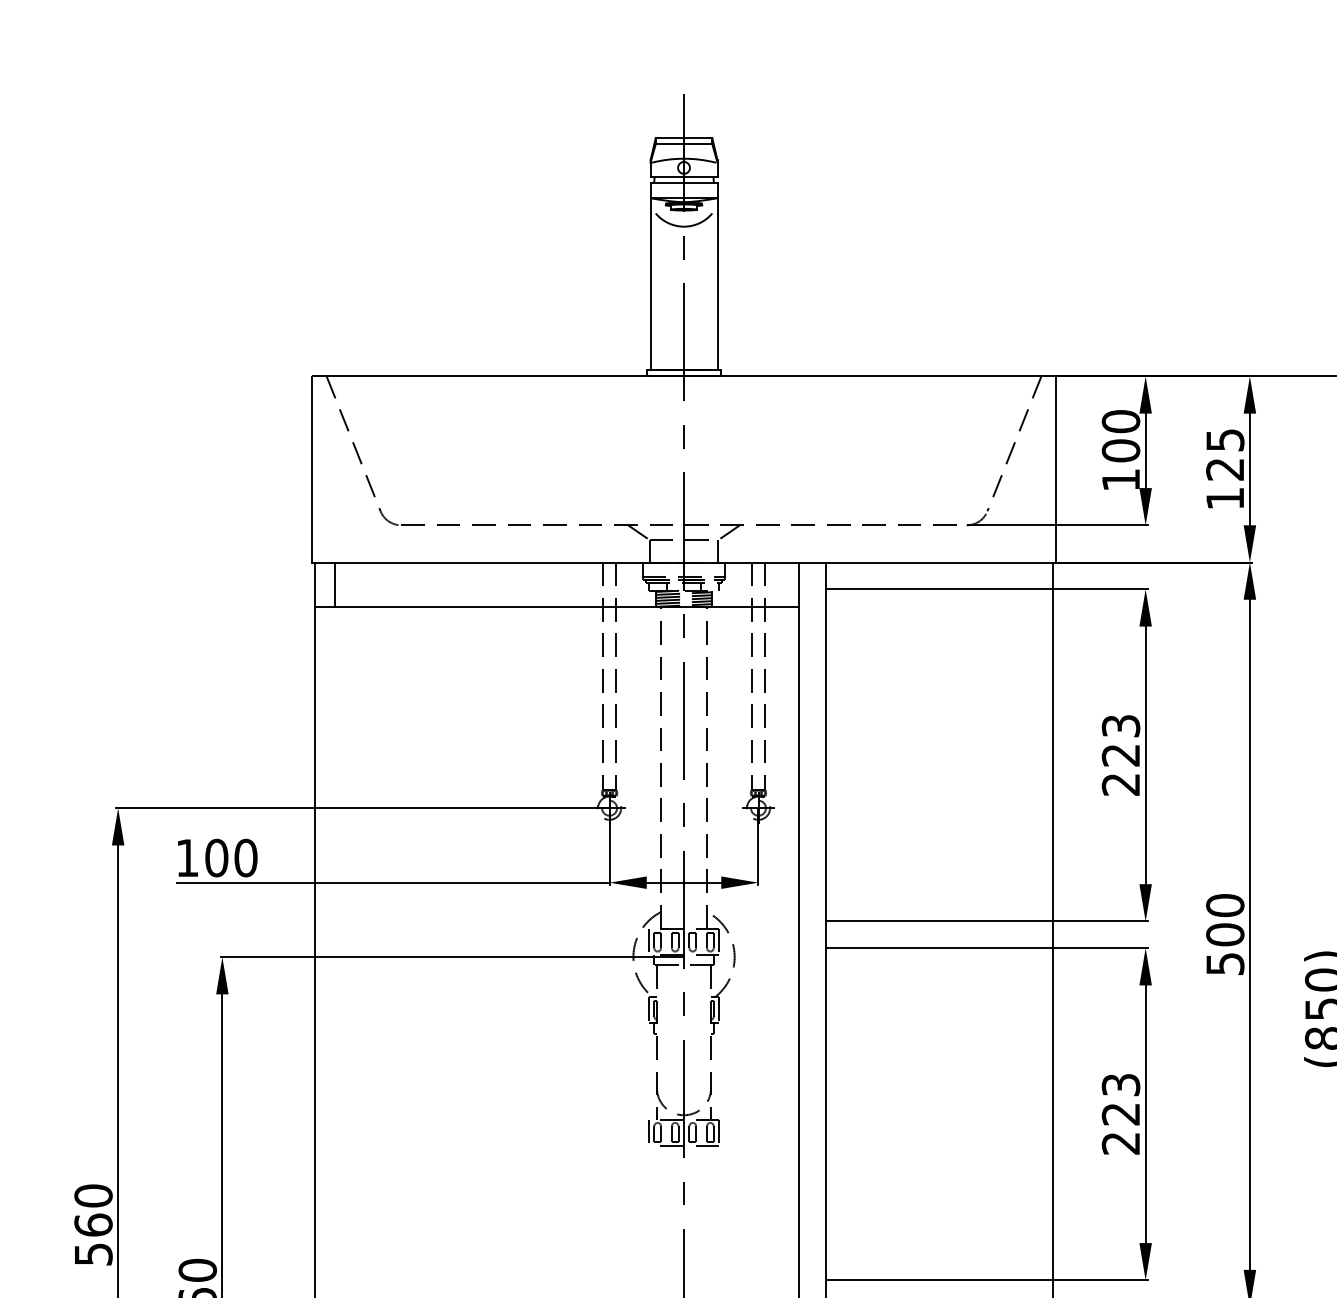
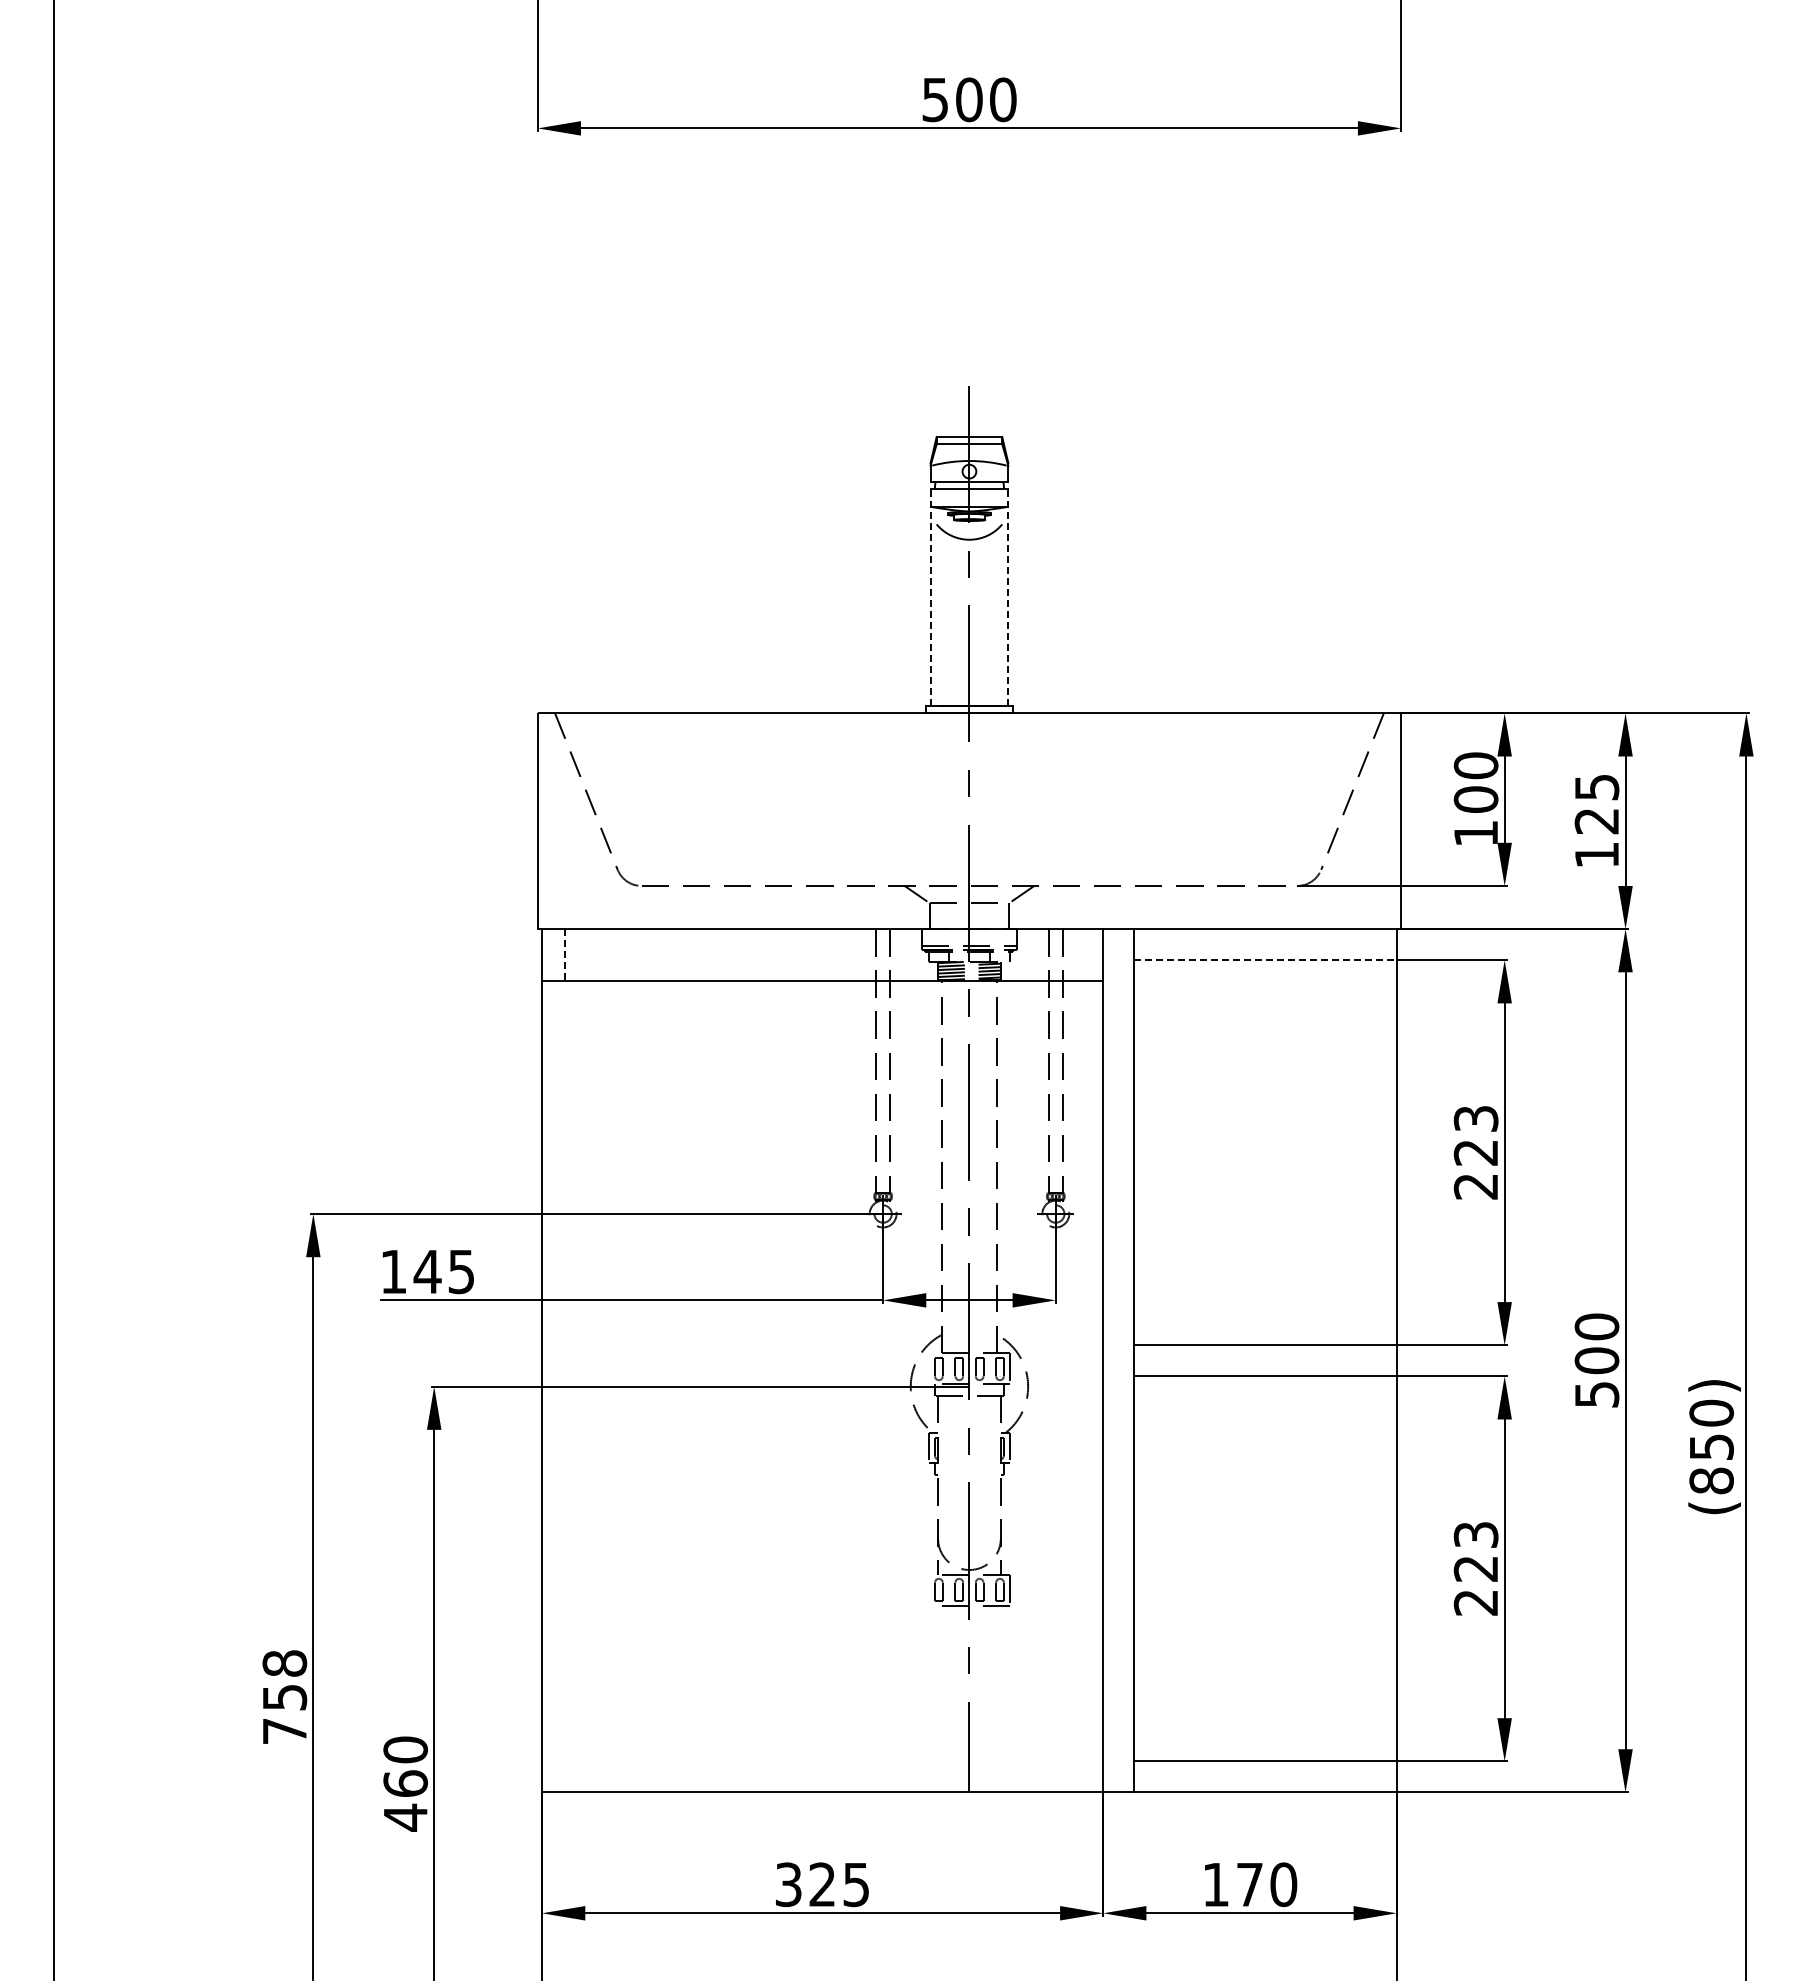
line: (650, 276) -> (930, 597), solid -> dashed
line: (717, 276) -> (1008, 597), solid -> dashed
line: (334, 585) -> (564, 955), solid -> dashed
line: (940, 589) -> (1266, 960), solid -> dashed
text: (231, 857) -> (444, 1271), 100 -> 145
line: (648, 941) -> (928, 1368), removed
line: (648, 1132) -> (928, 1590), removed
text: (93, 1225) -> (284, 1697), 560 -> 758

